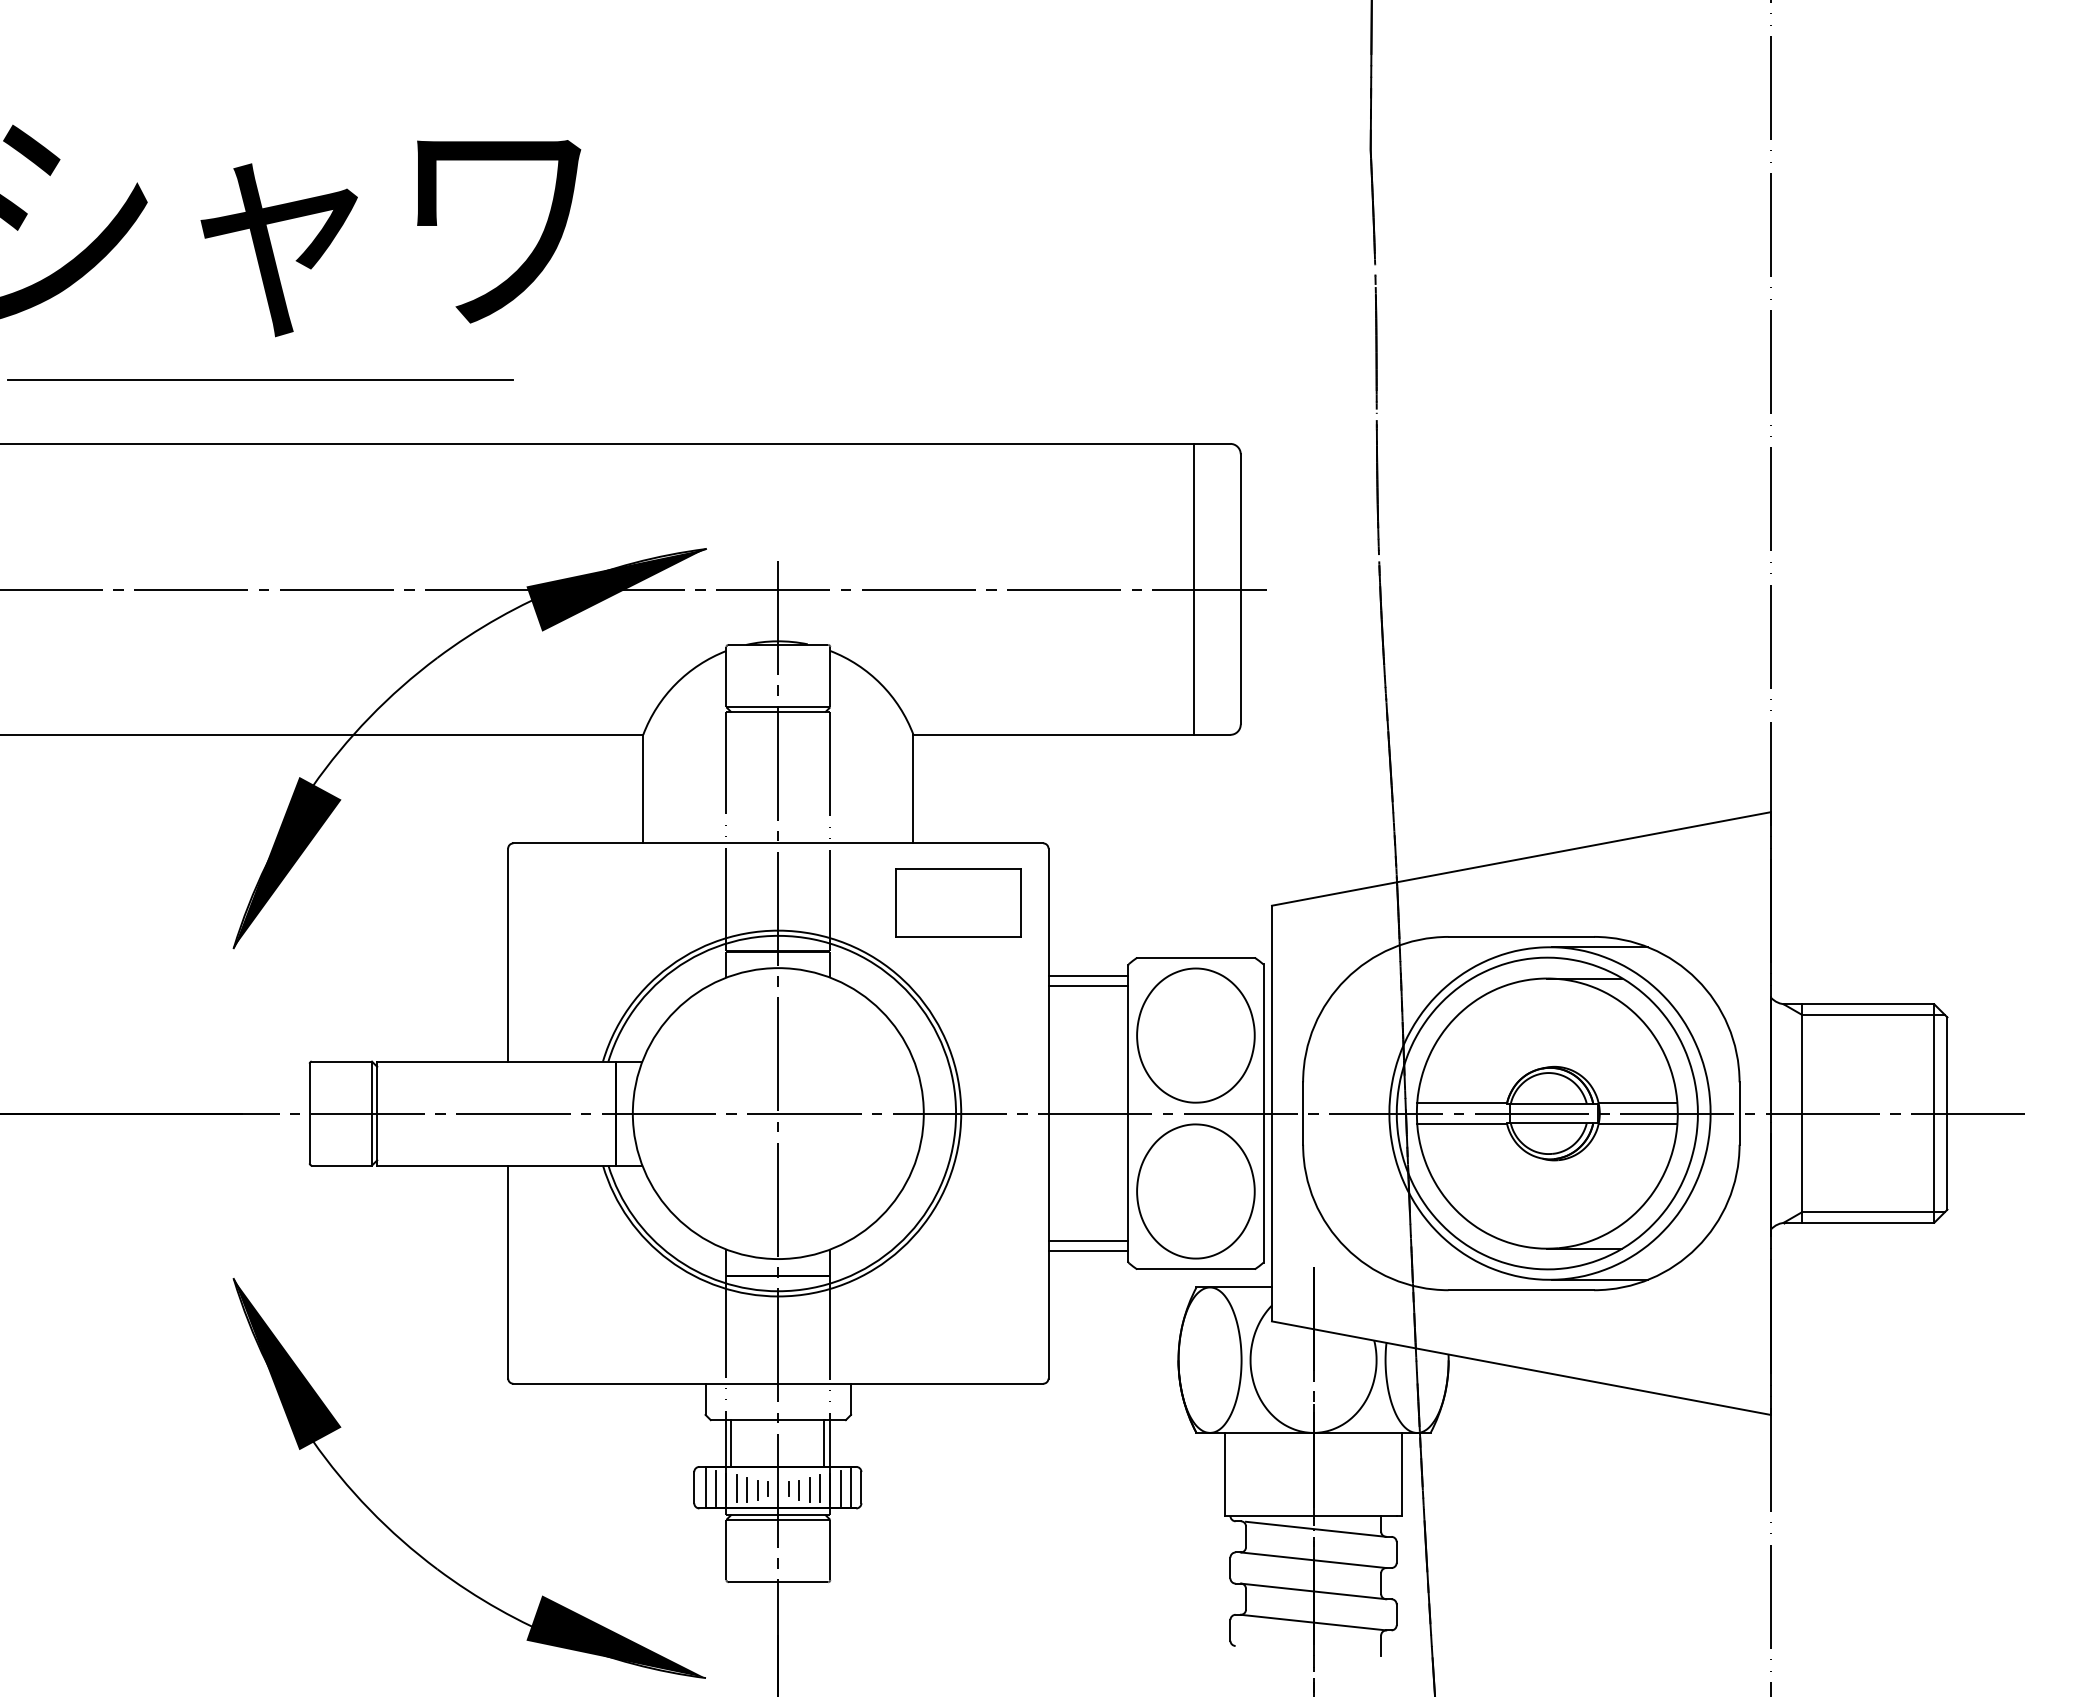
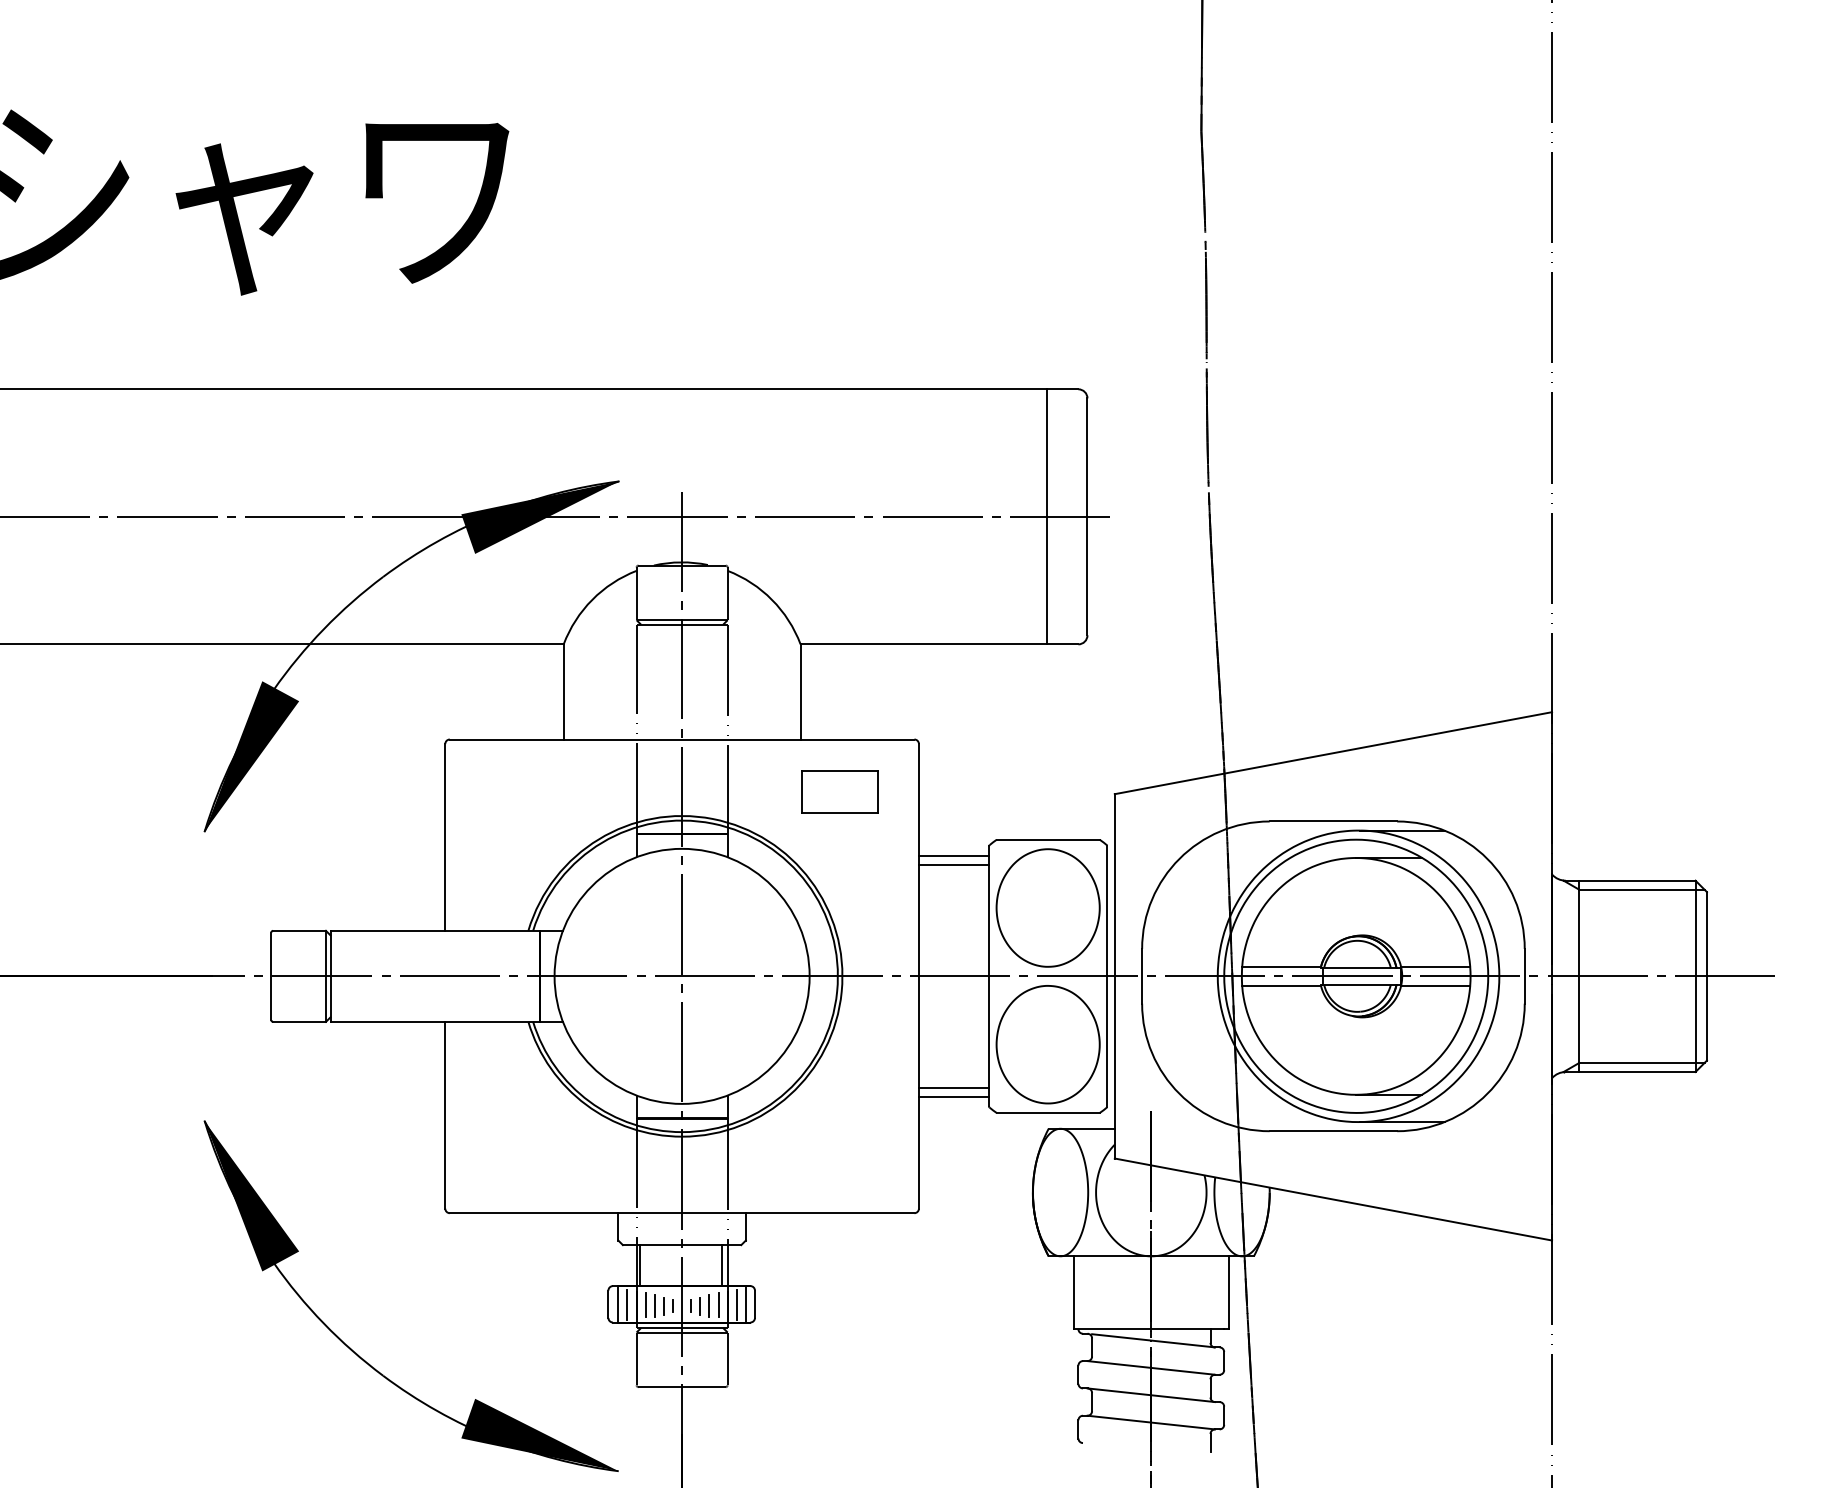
line: (260, 379) -> (228, 332), removed
part: (958, 902) -> (840, 791), size x0.7

